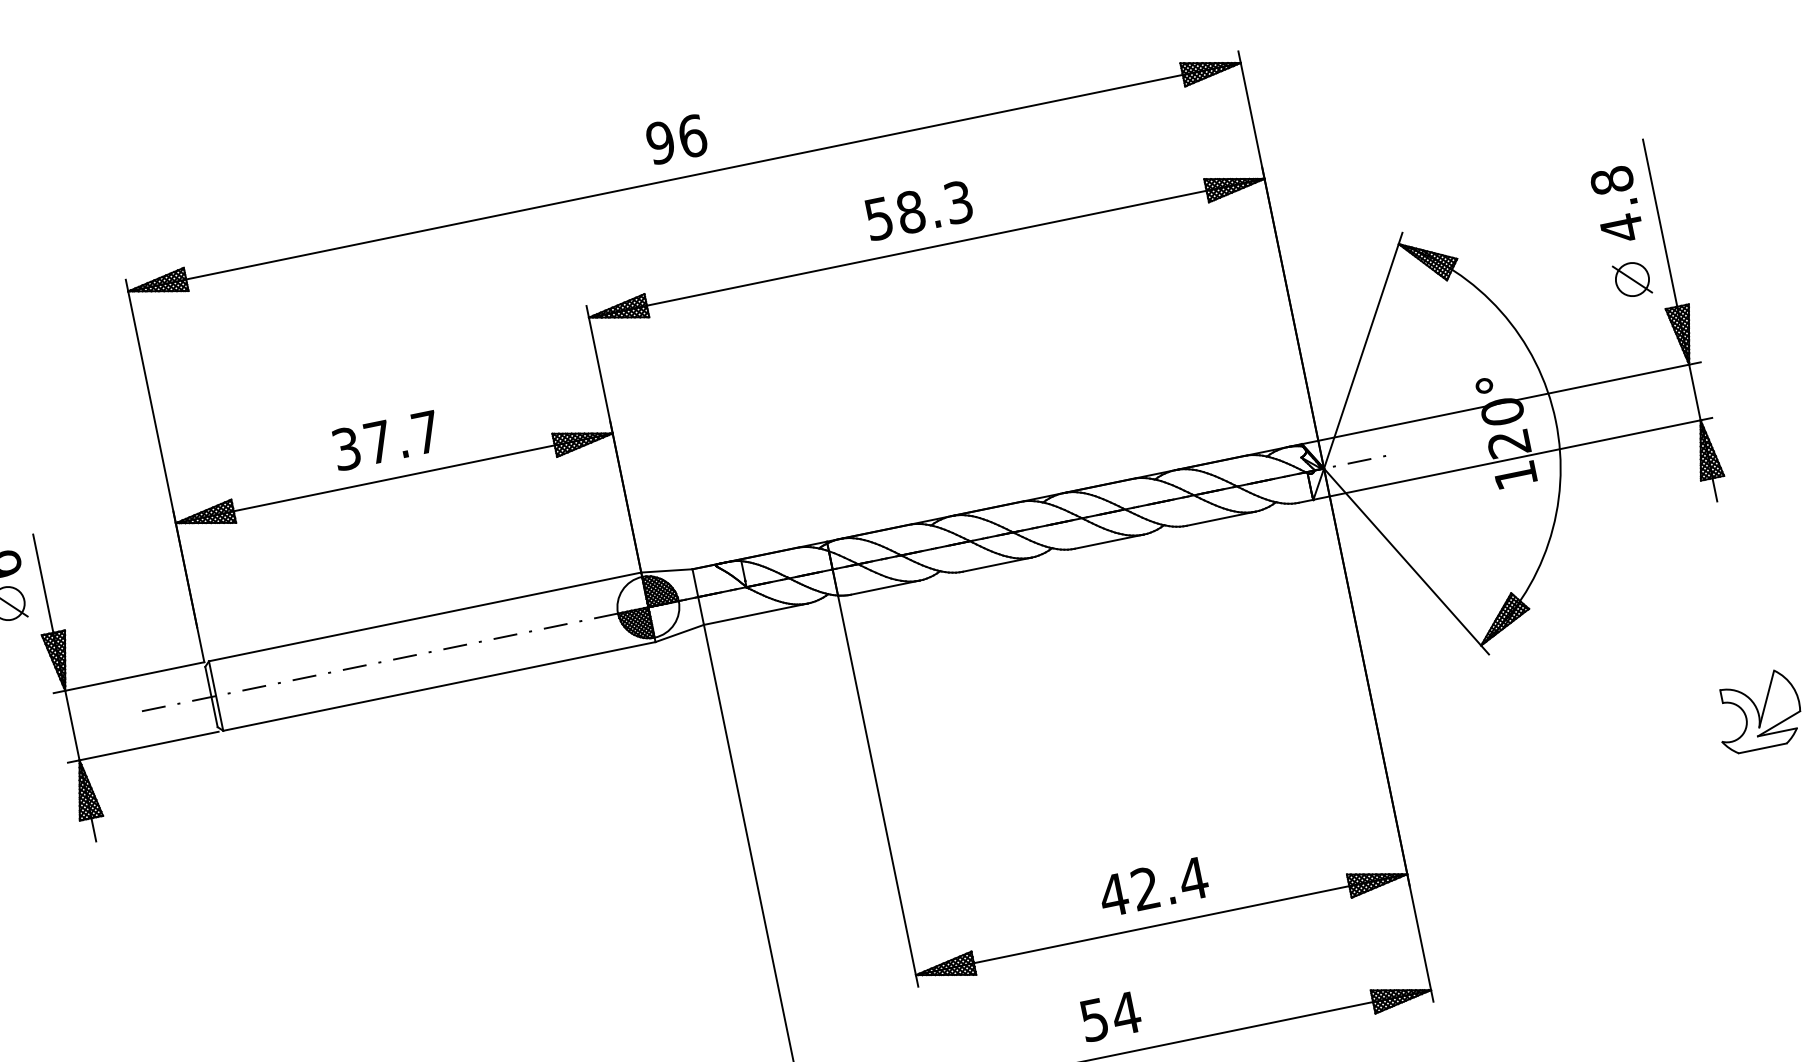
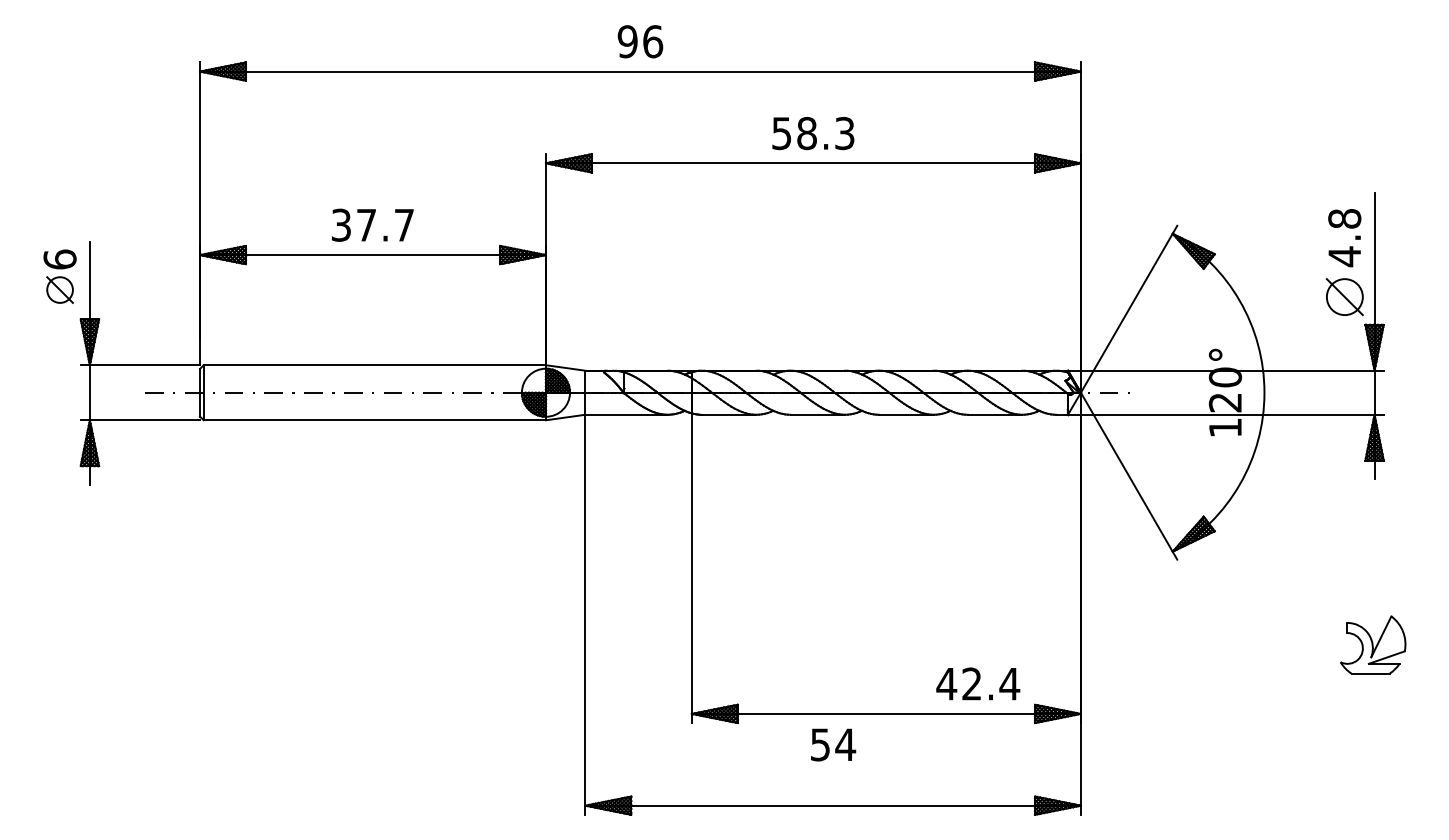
part: (1632, 280) -> (1344, 297), size x1.4
text: (1153, 886) -> (978, 683), moved
text: (1110, 1016) -> (833, 744), moved

